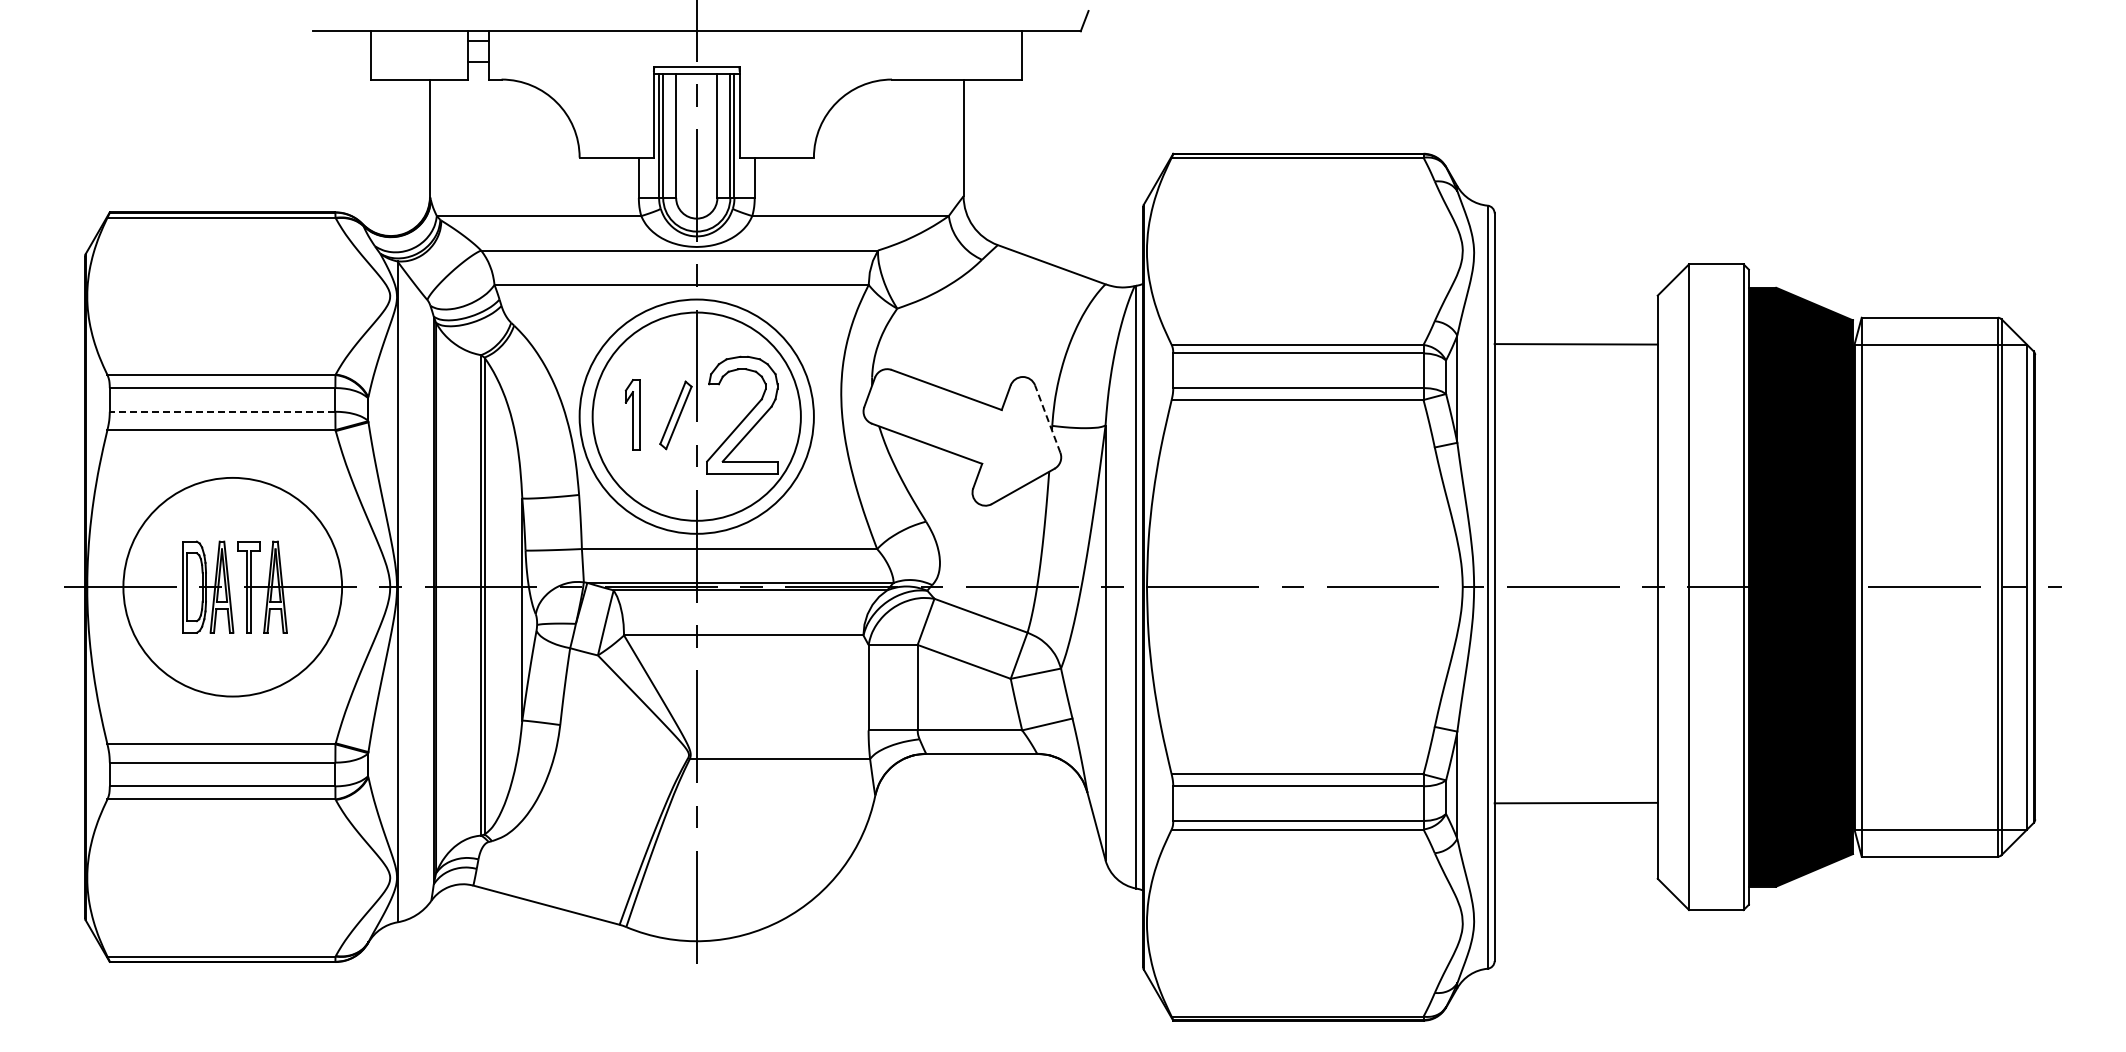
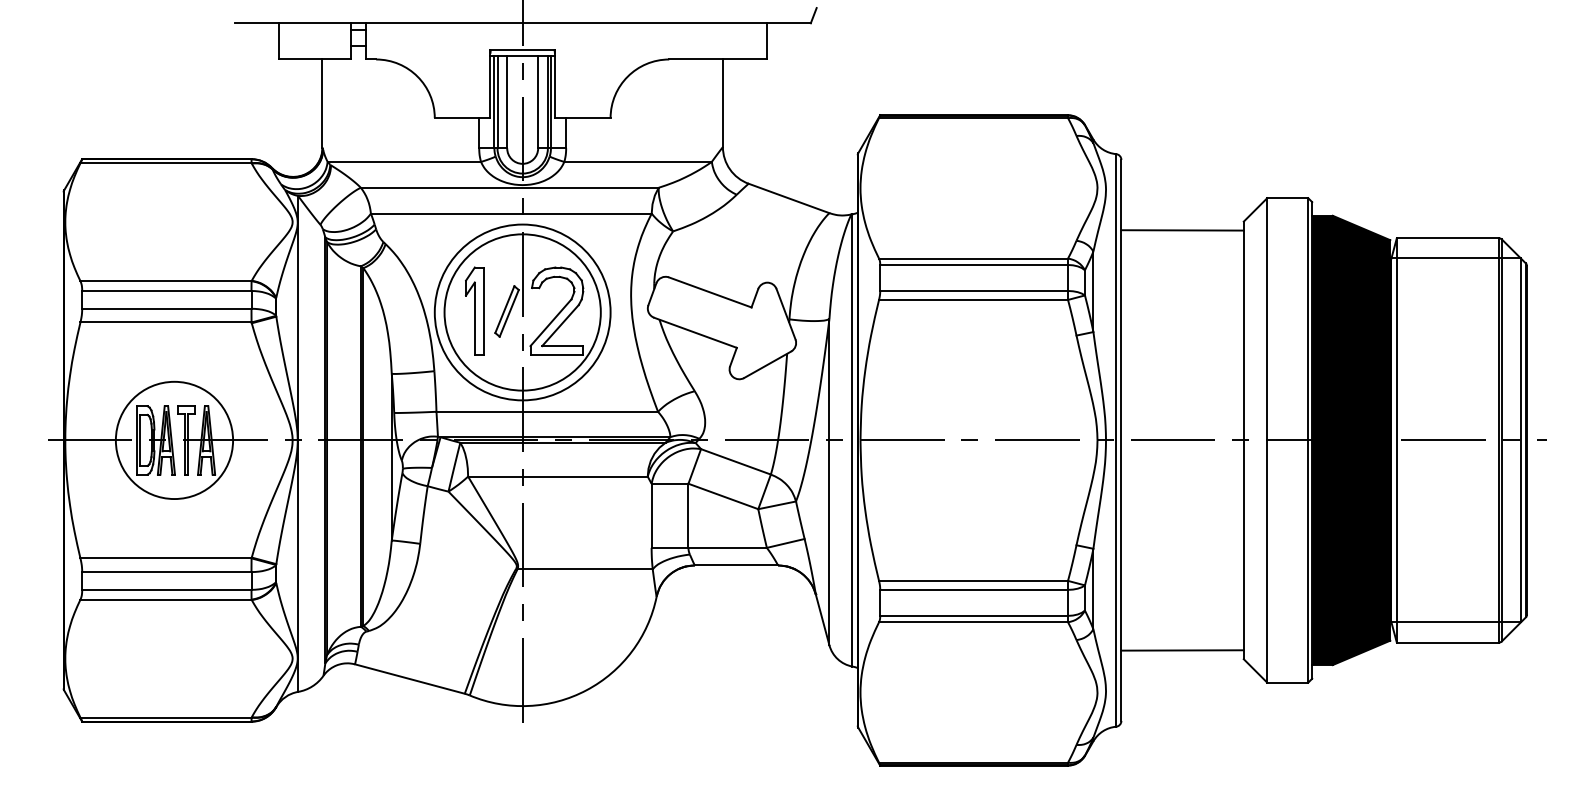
line: (1575, 344) -> (1182, 230), moved
line: (222, 411) -> (166, 308), dashed -> solid
part: (632, 414) -> (474, 310), size x1.67
line: (1047, 418) -> (785, 313), dashed -> solid
circle: (232, 587) -> (174, 440), size x0.71
line: (1575, 802) -> (1182, 650), moved

